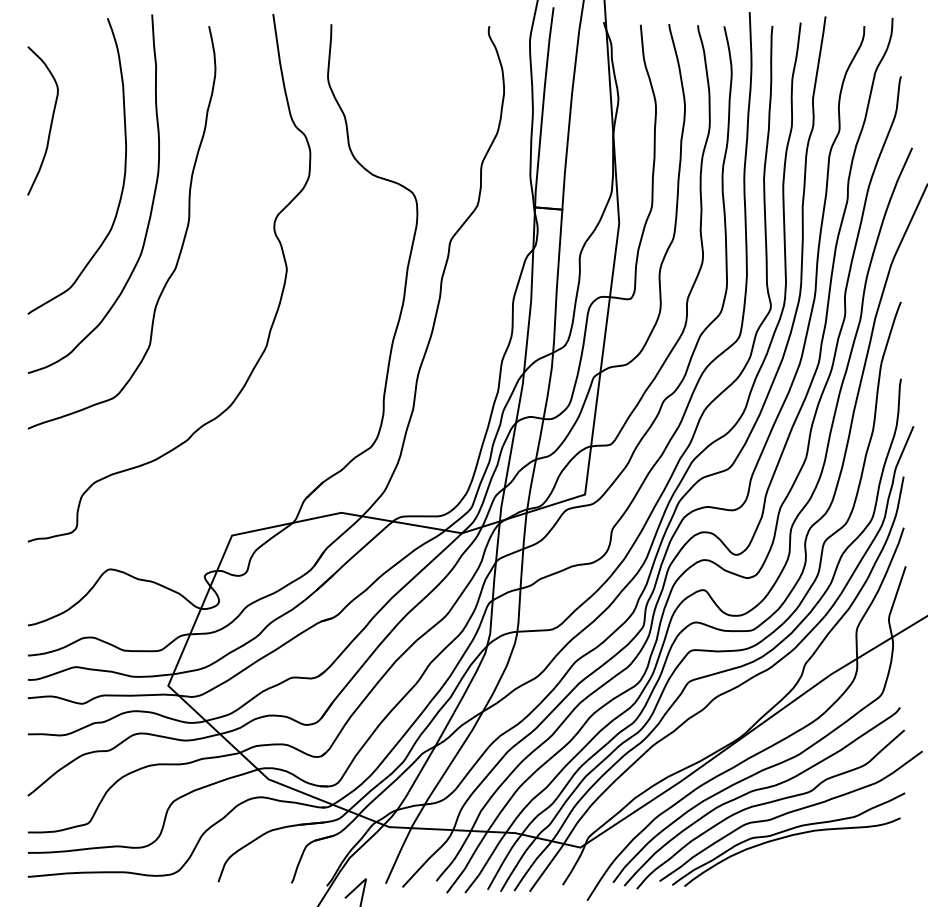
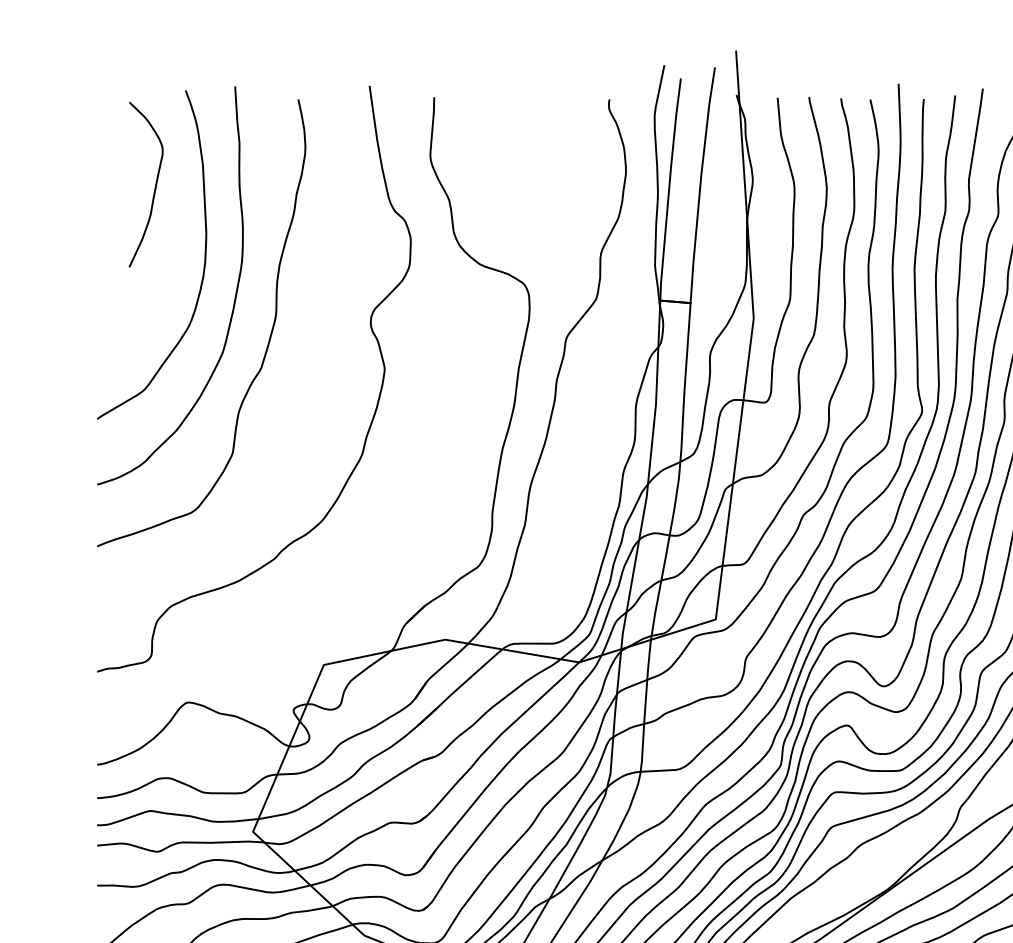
curve: (50, 122) -> (154, 186), moved

